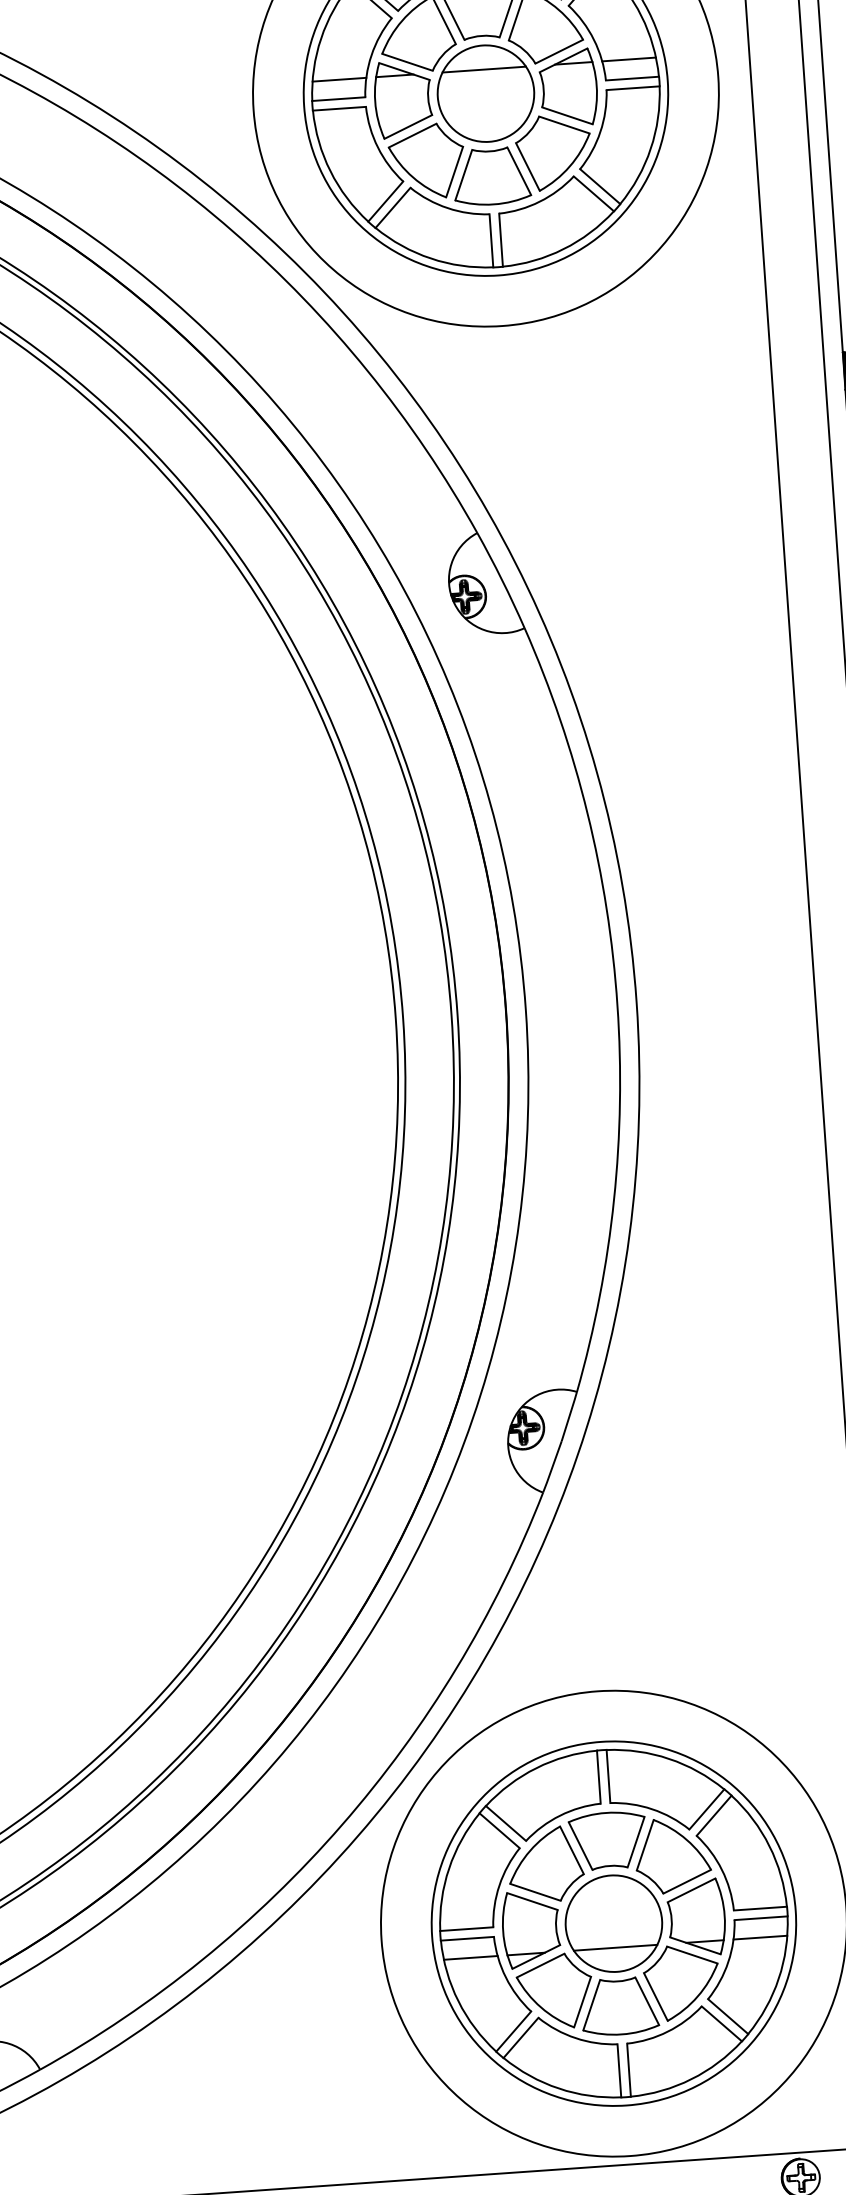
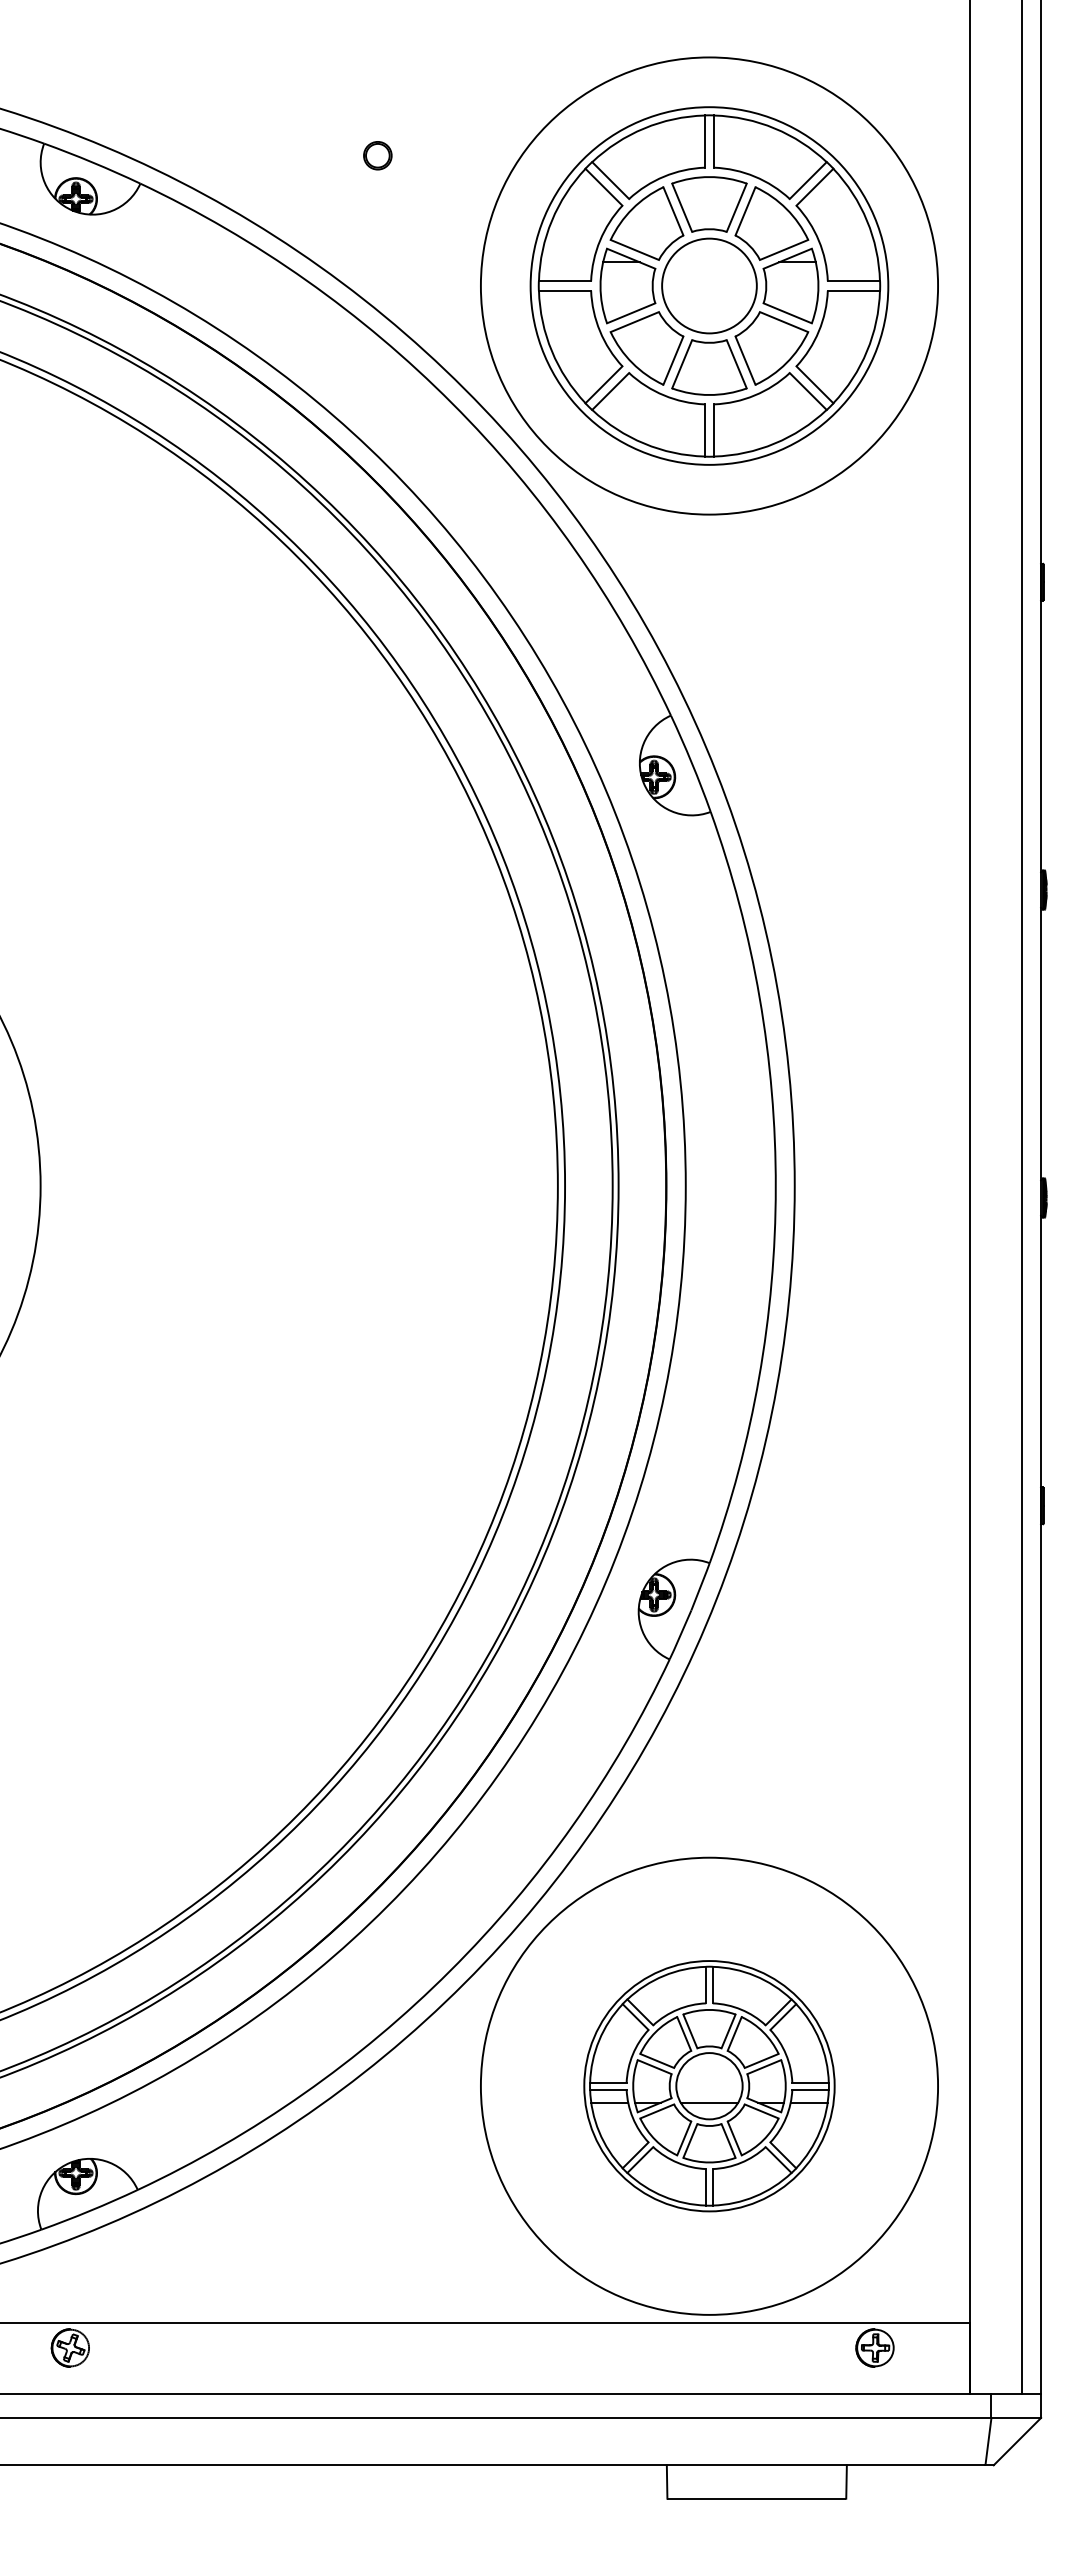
line: (628, 59) -> (851, 262), removed
line: (484, 69) -> (709, 262), removed
line: (338, 79) -> (566, 262), removed
part: (613, 1922) -> (709, 2085), size x0.7

